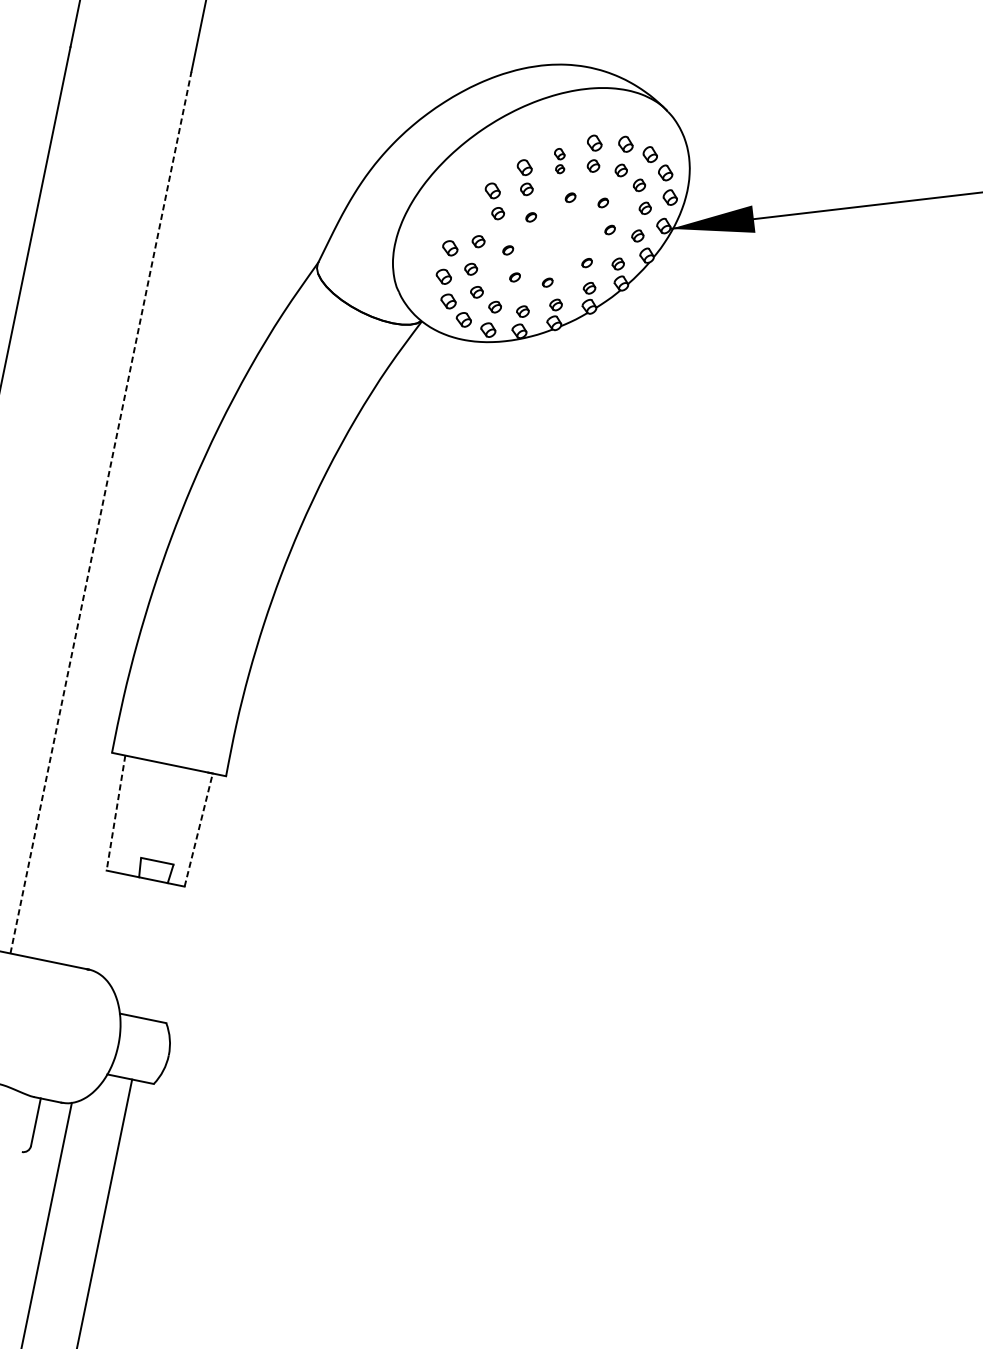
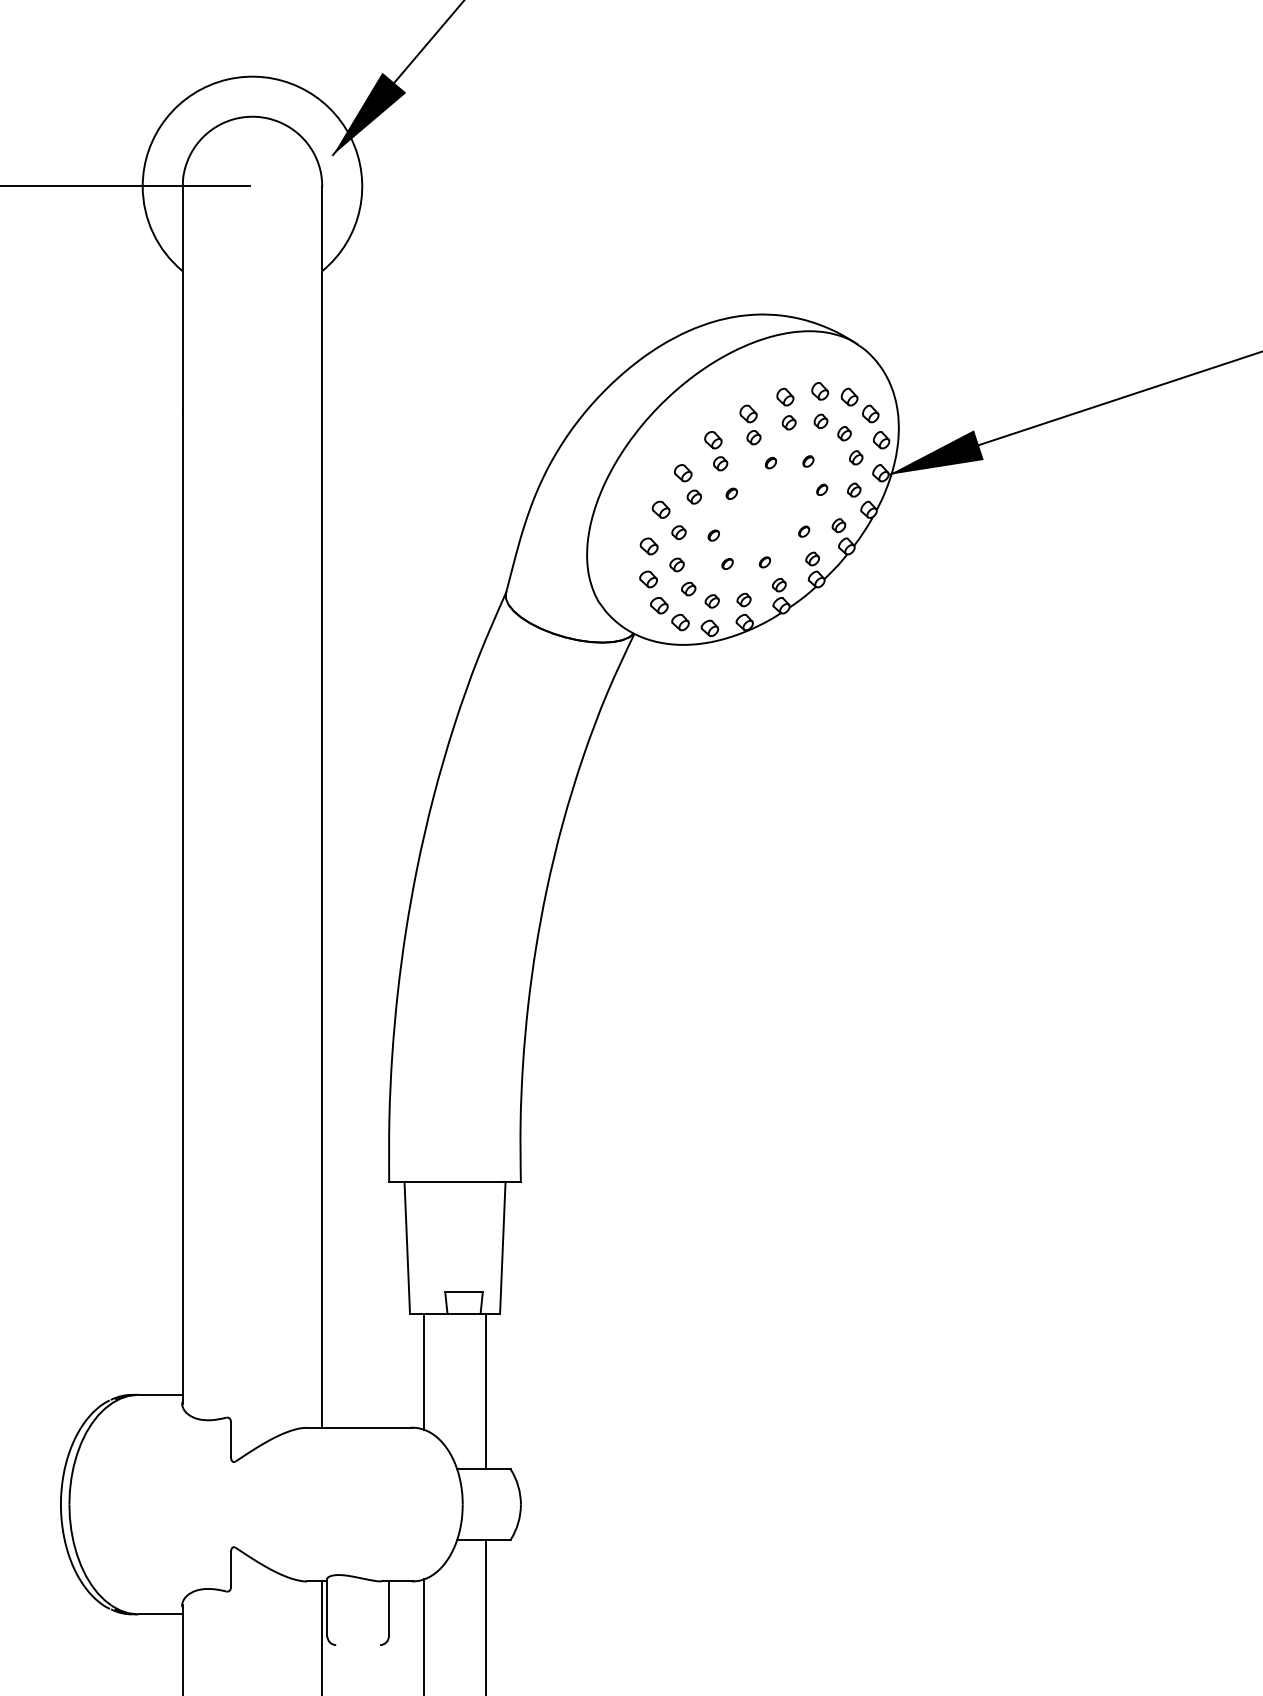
part: (559, 160) -> (750, 424), size x1.43
part: (466, 218) -> (660, 509), added
line: (101, 512) -> (322, 918), dashed -> solid
line: (116, 813) -> (407, 1248), dashed -> solid
line: (198, 830) -> (502, 1248), dashed -> solid
line: (108, 923) -> (424, 1372), added
line: (158, 951) -> (485, 1391), added

